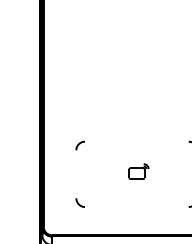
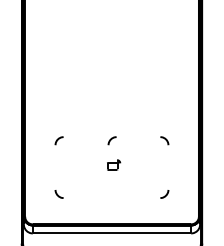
curve: (136, 145) -> (111, 140), added
part: (138, 171) -> (113, 164), size x0.7

